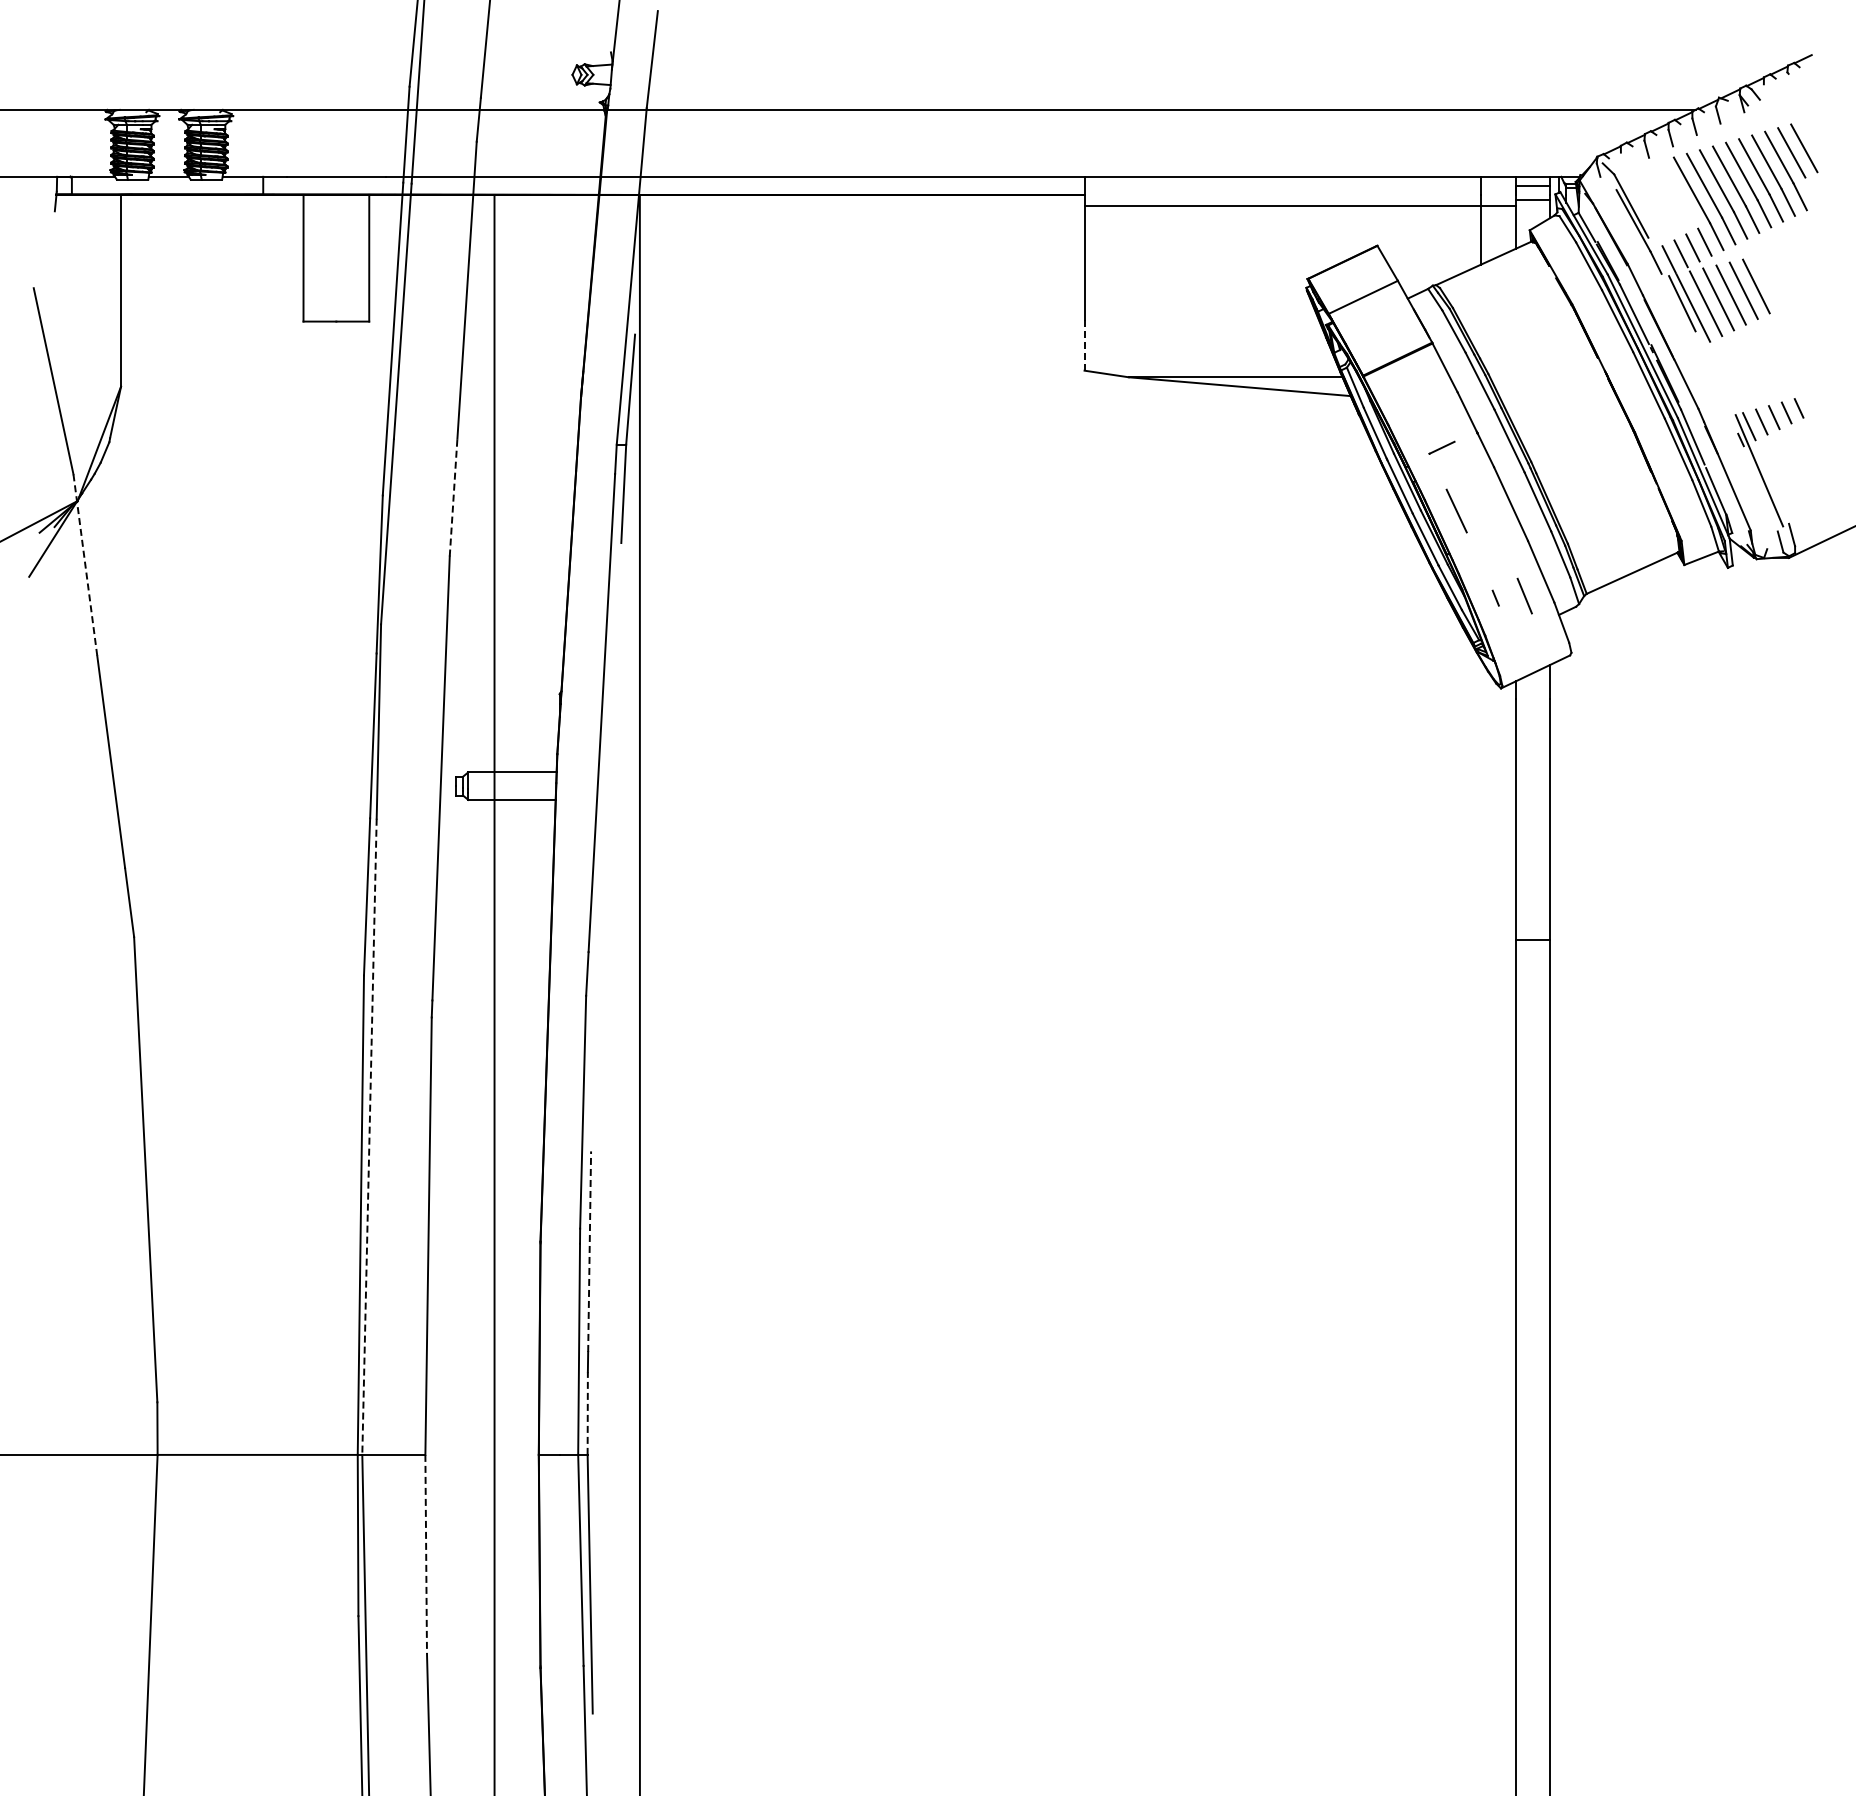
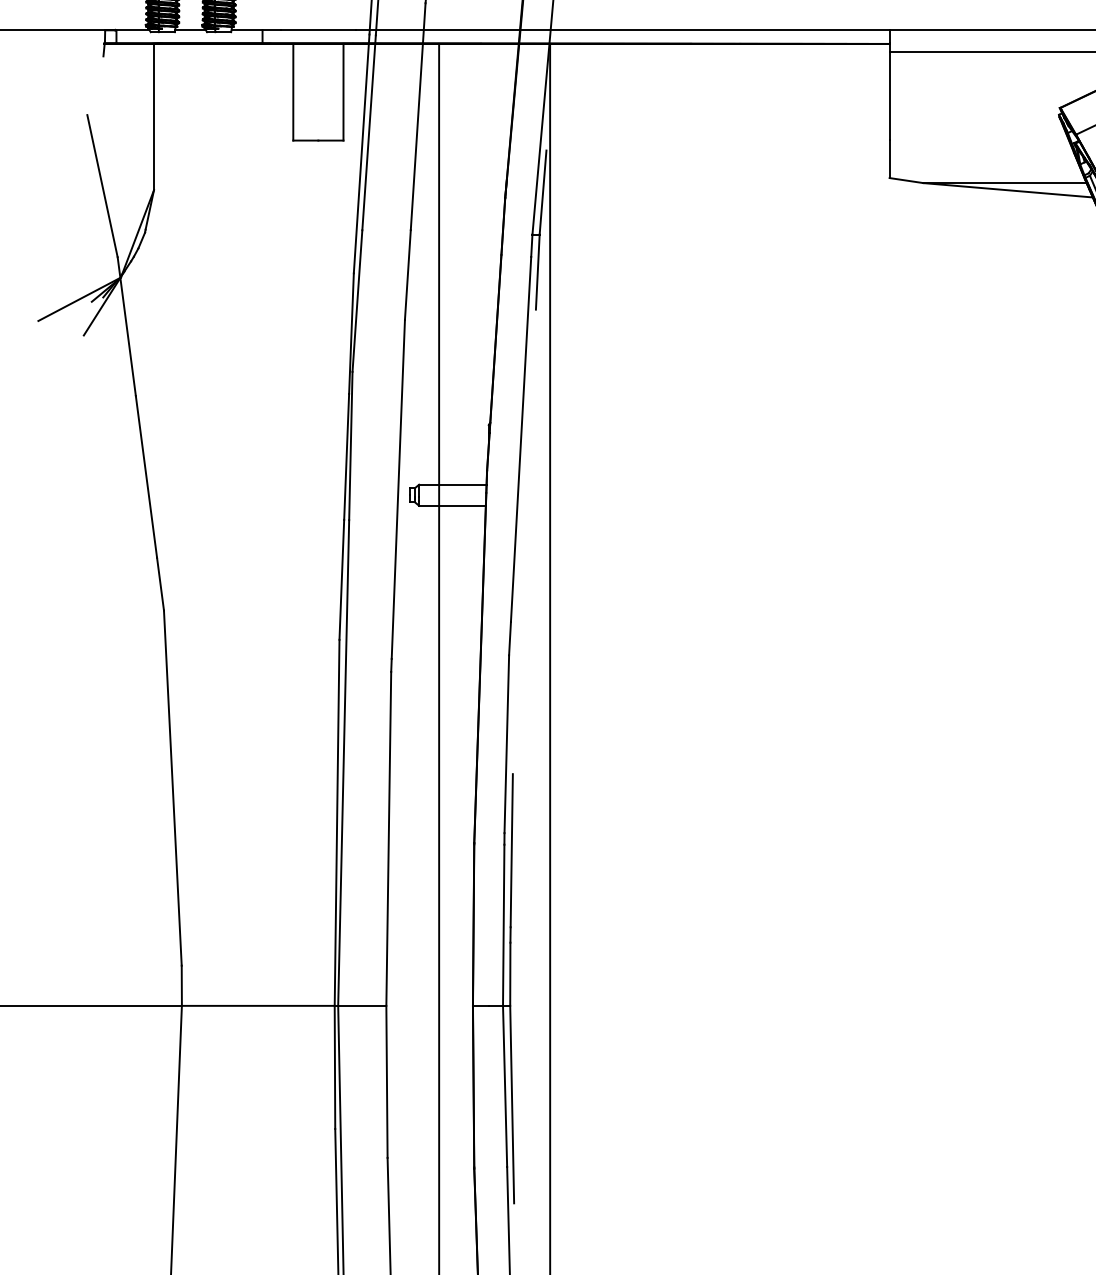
line: (1084, 346) -> (889, 159), dashed -> solid
line: (453, 497) -> (407, 274), dashed -> solid
line: (85, 565) -> (126, 326), dashed -> solid
line: (369, 1137) -> (343, 763), dashed -> solid
line: (589, 1251) -> (511, 850), dashed -> solid
line: (587, 1413) -> (510, 974), dashed -> solid
line: (426, 1554) -> (387, 1081), dashed -> solid

